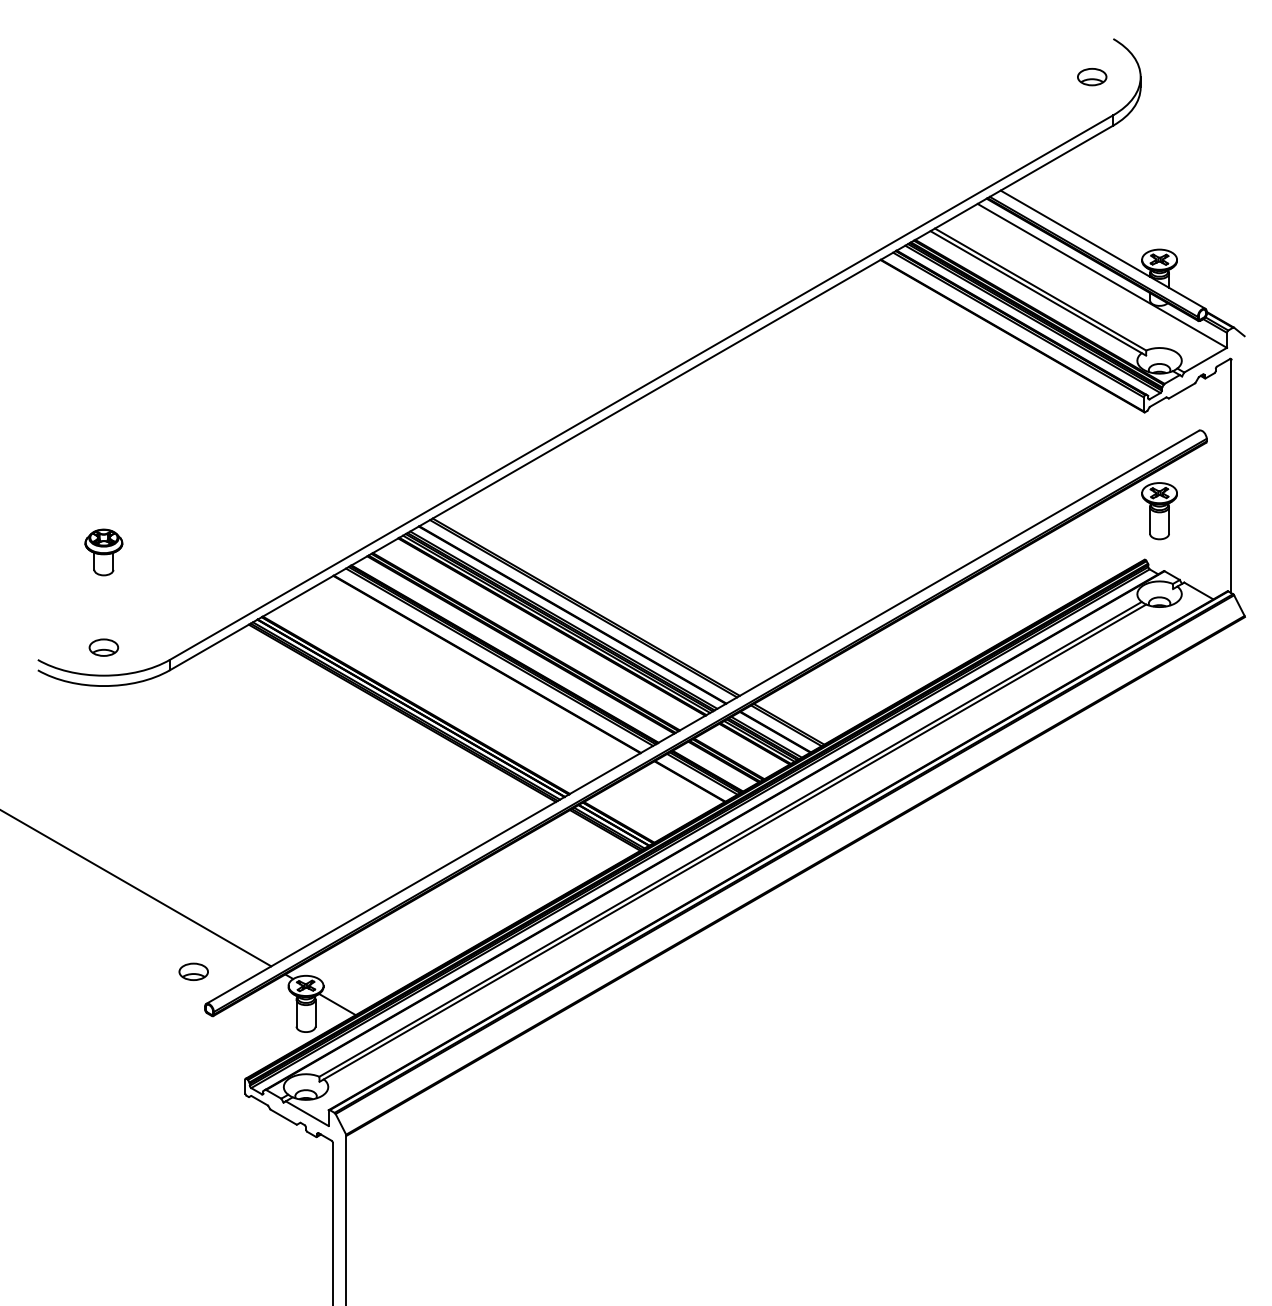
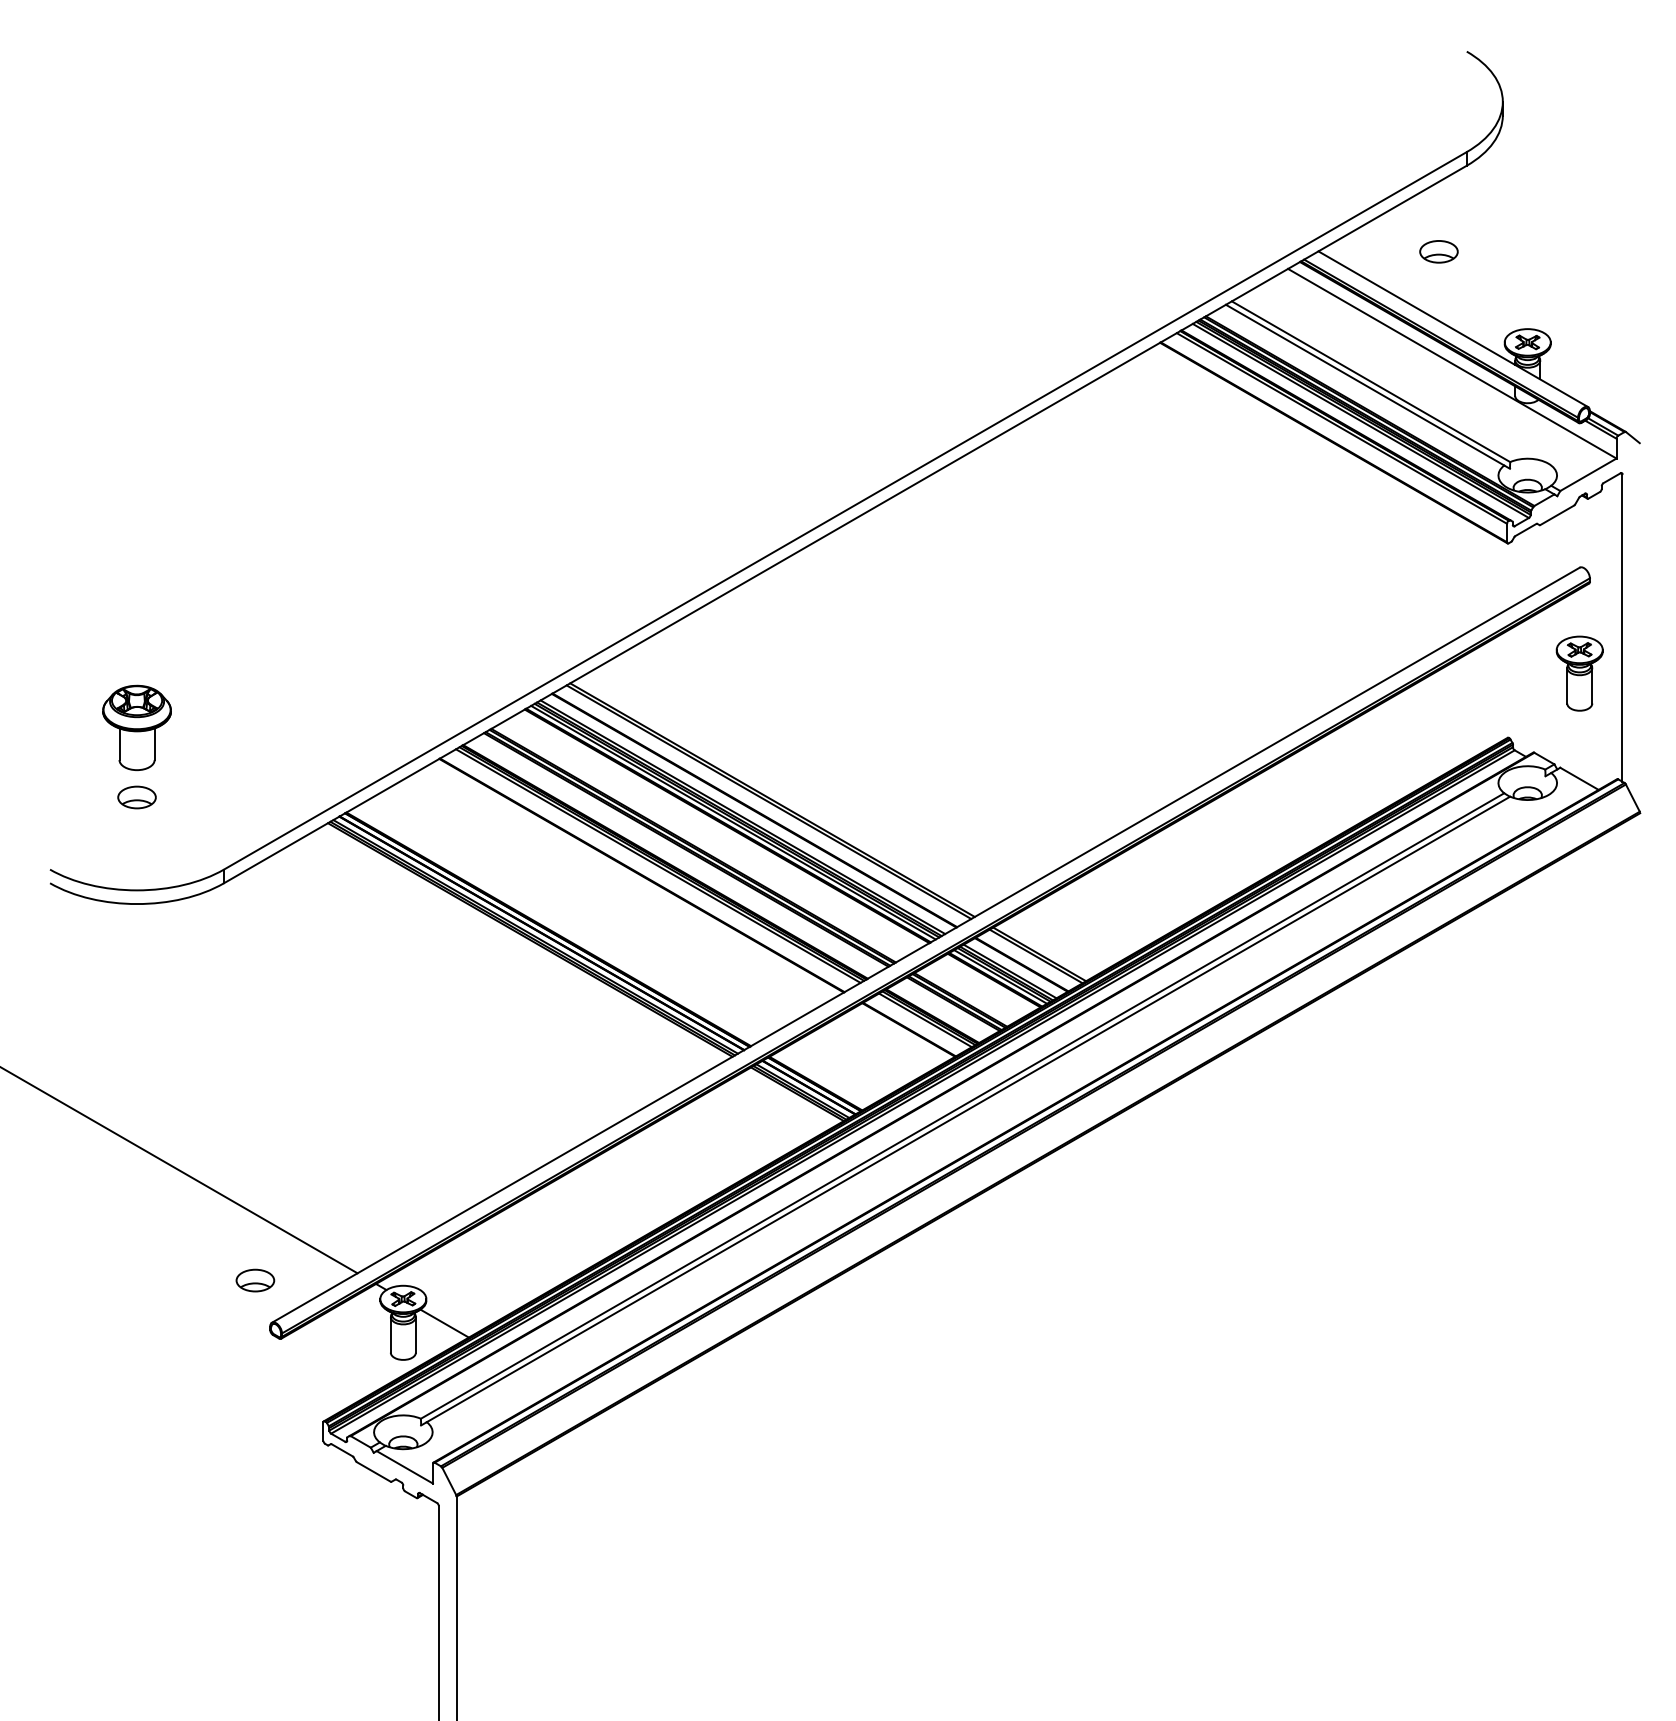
part: (1091, 76) -> (1438, 251), moved
part: (1159, 511) -> (1579, 673), moved
part: (103, 552) -> (136, 728), size x1.4
part: (103, 647) -> (136, 797), moved

